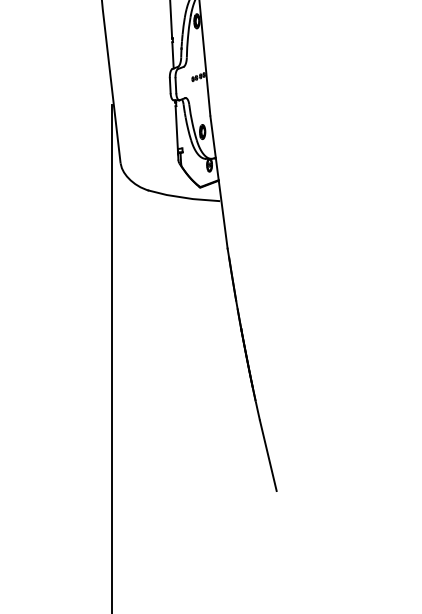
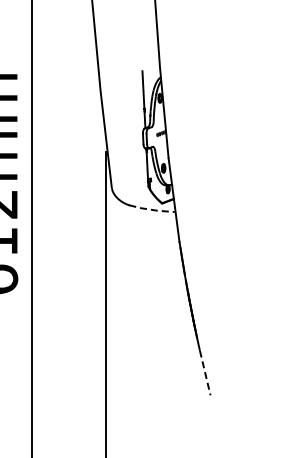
line: (183, 197) -> (151, 209), solid -> dashed
line: (268, 456) -> (205, 373), solid -> dashed

